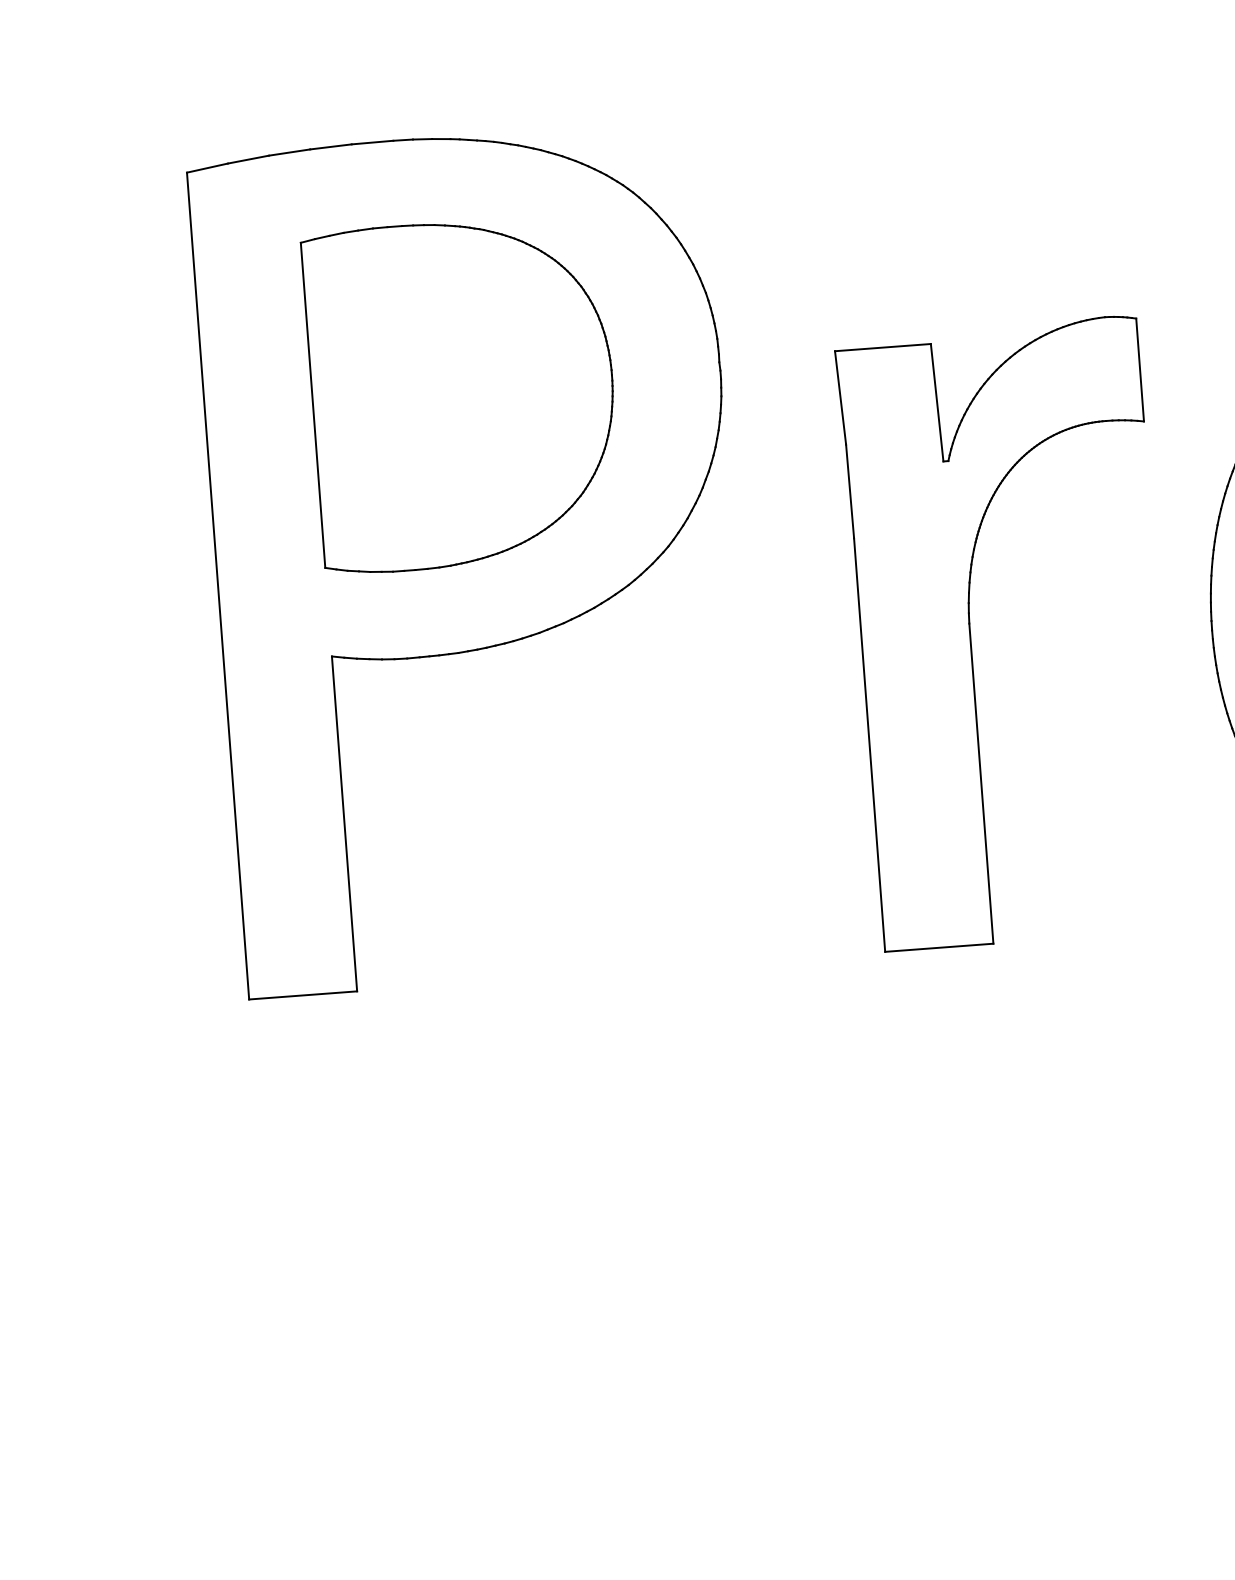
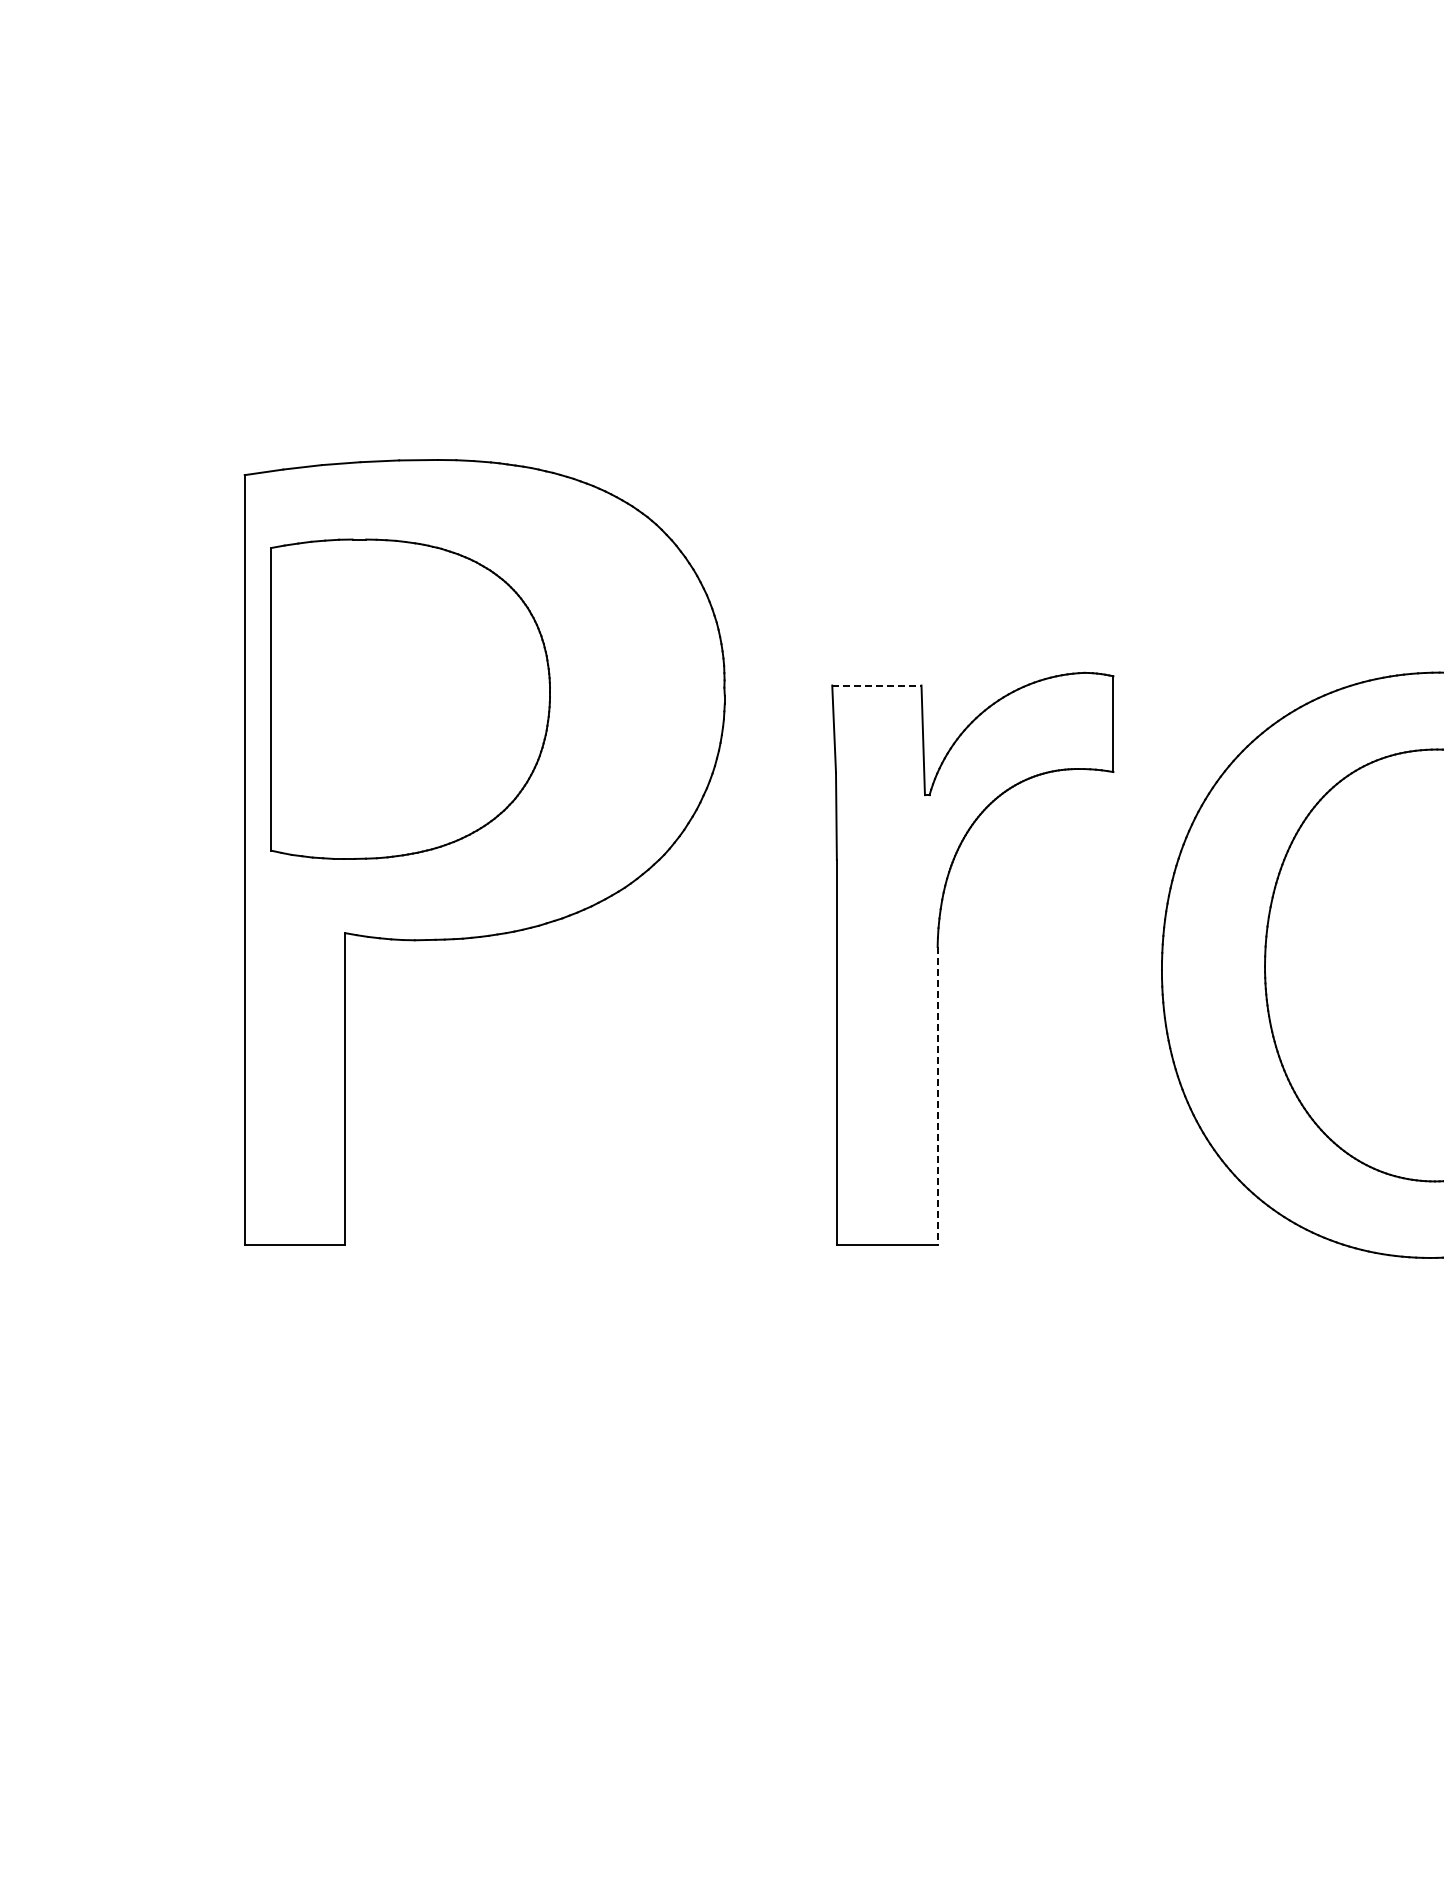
line: (882, 347) -> (876, 685), solid -> dashed
part: (462, 393) -> (410, 698), moved
line: (981, 784) -> (937, 1096), solid -> dashed

